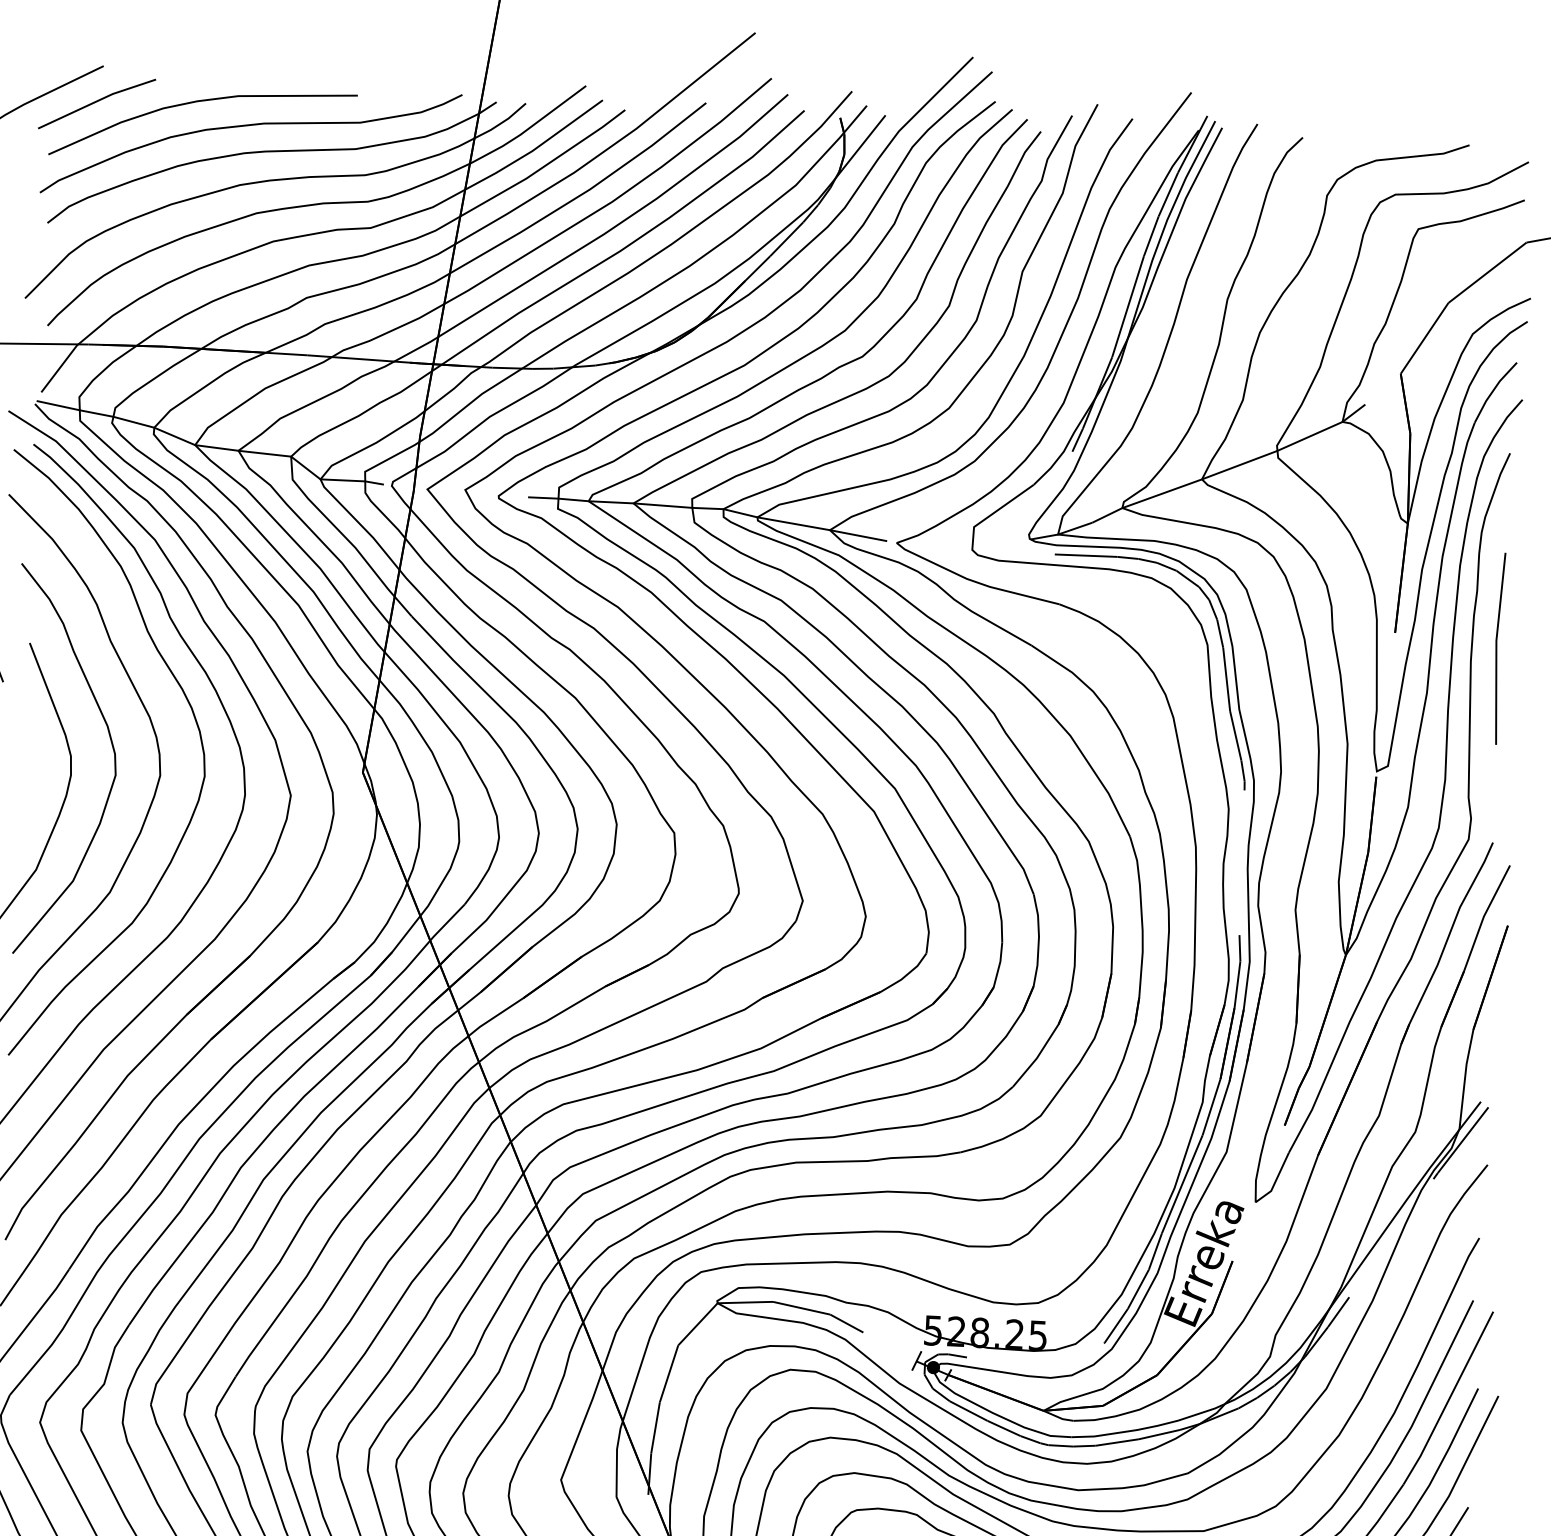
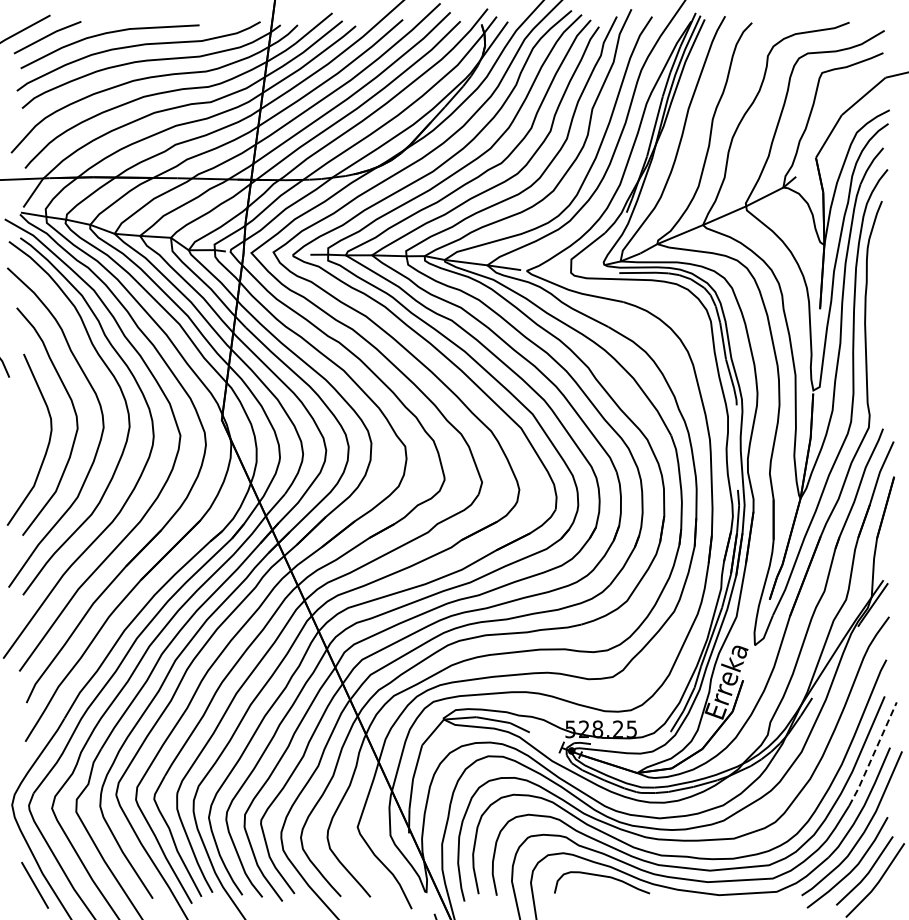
line: (1497, 648) -> (880, 315), removed
line: (1449, 1400) -> (873, 755), solid -> dashed

